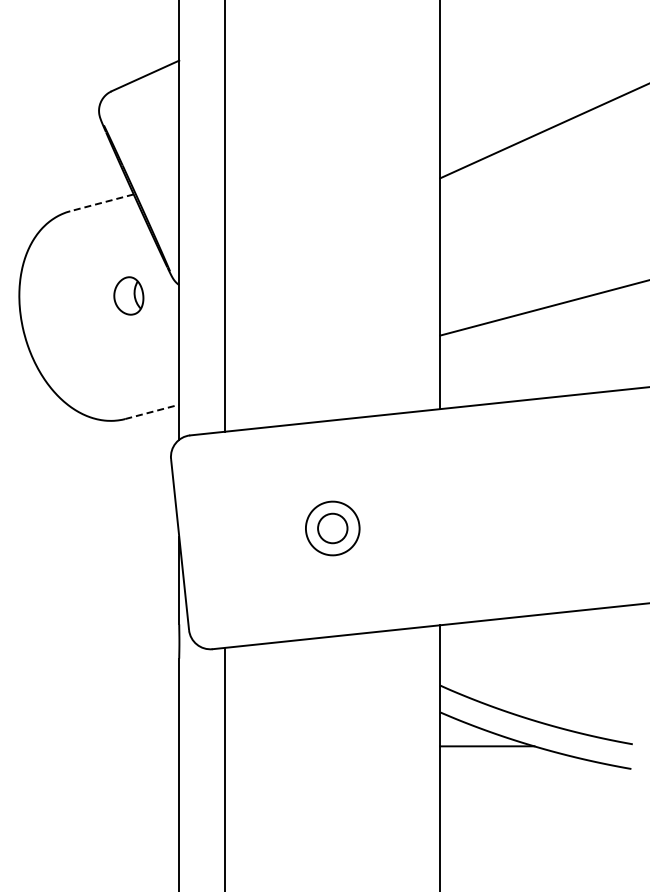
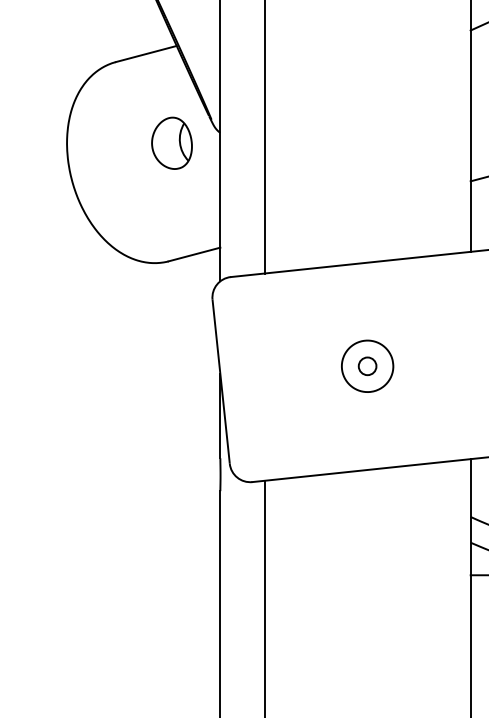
line: (102, 202) -> (146, 53), dashed -> solid
part: (128, 295) -> (171, 142), size x1.43
line: (152, 411) -> (194, 254), dashed -> solid
circle: (332, 528) -> (367, 366), size x0.62

